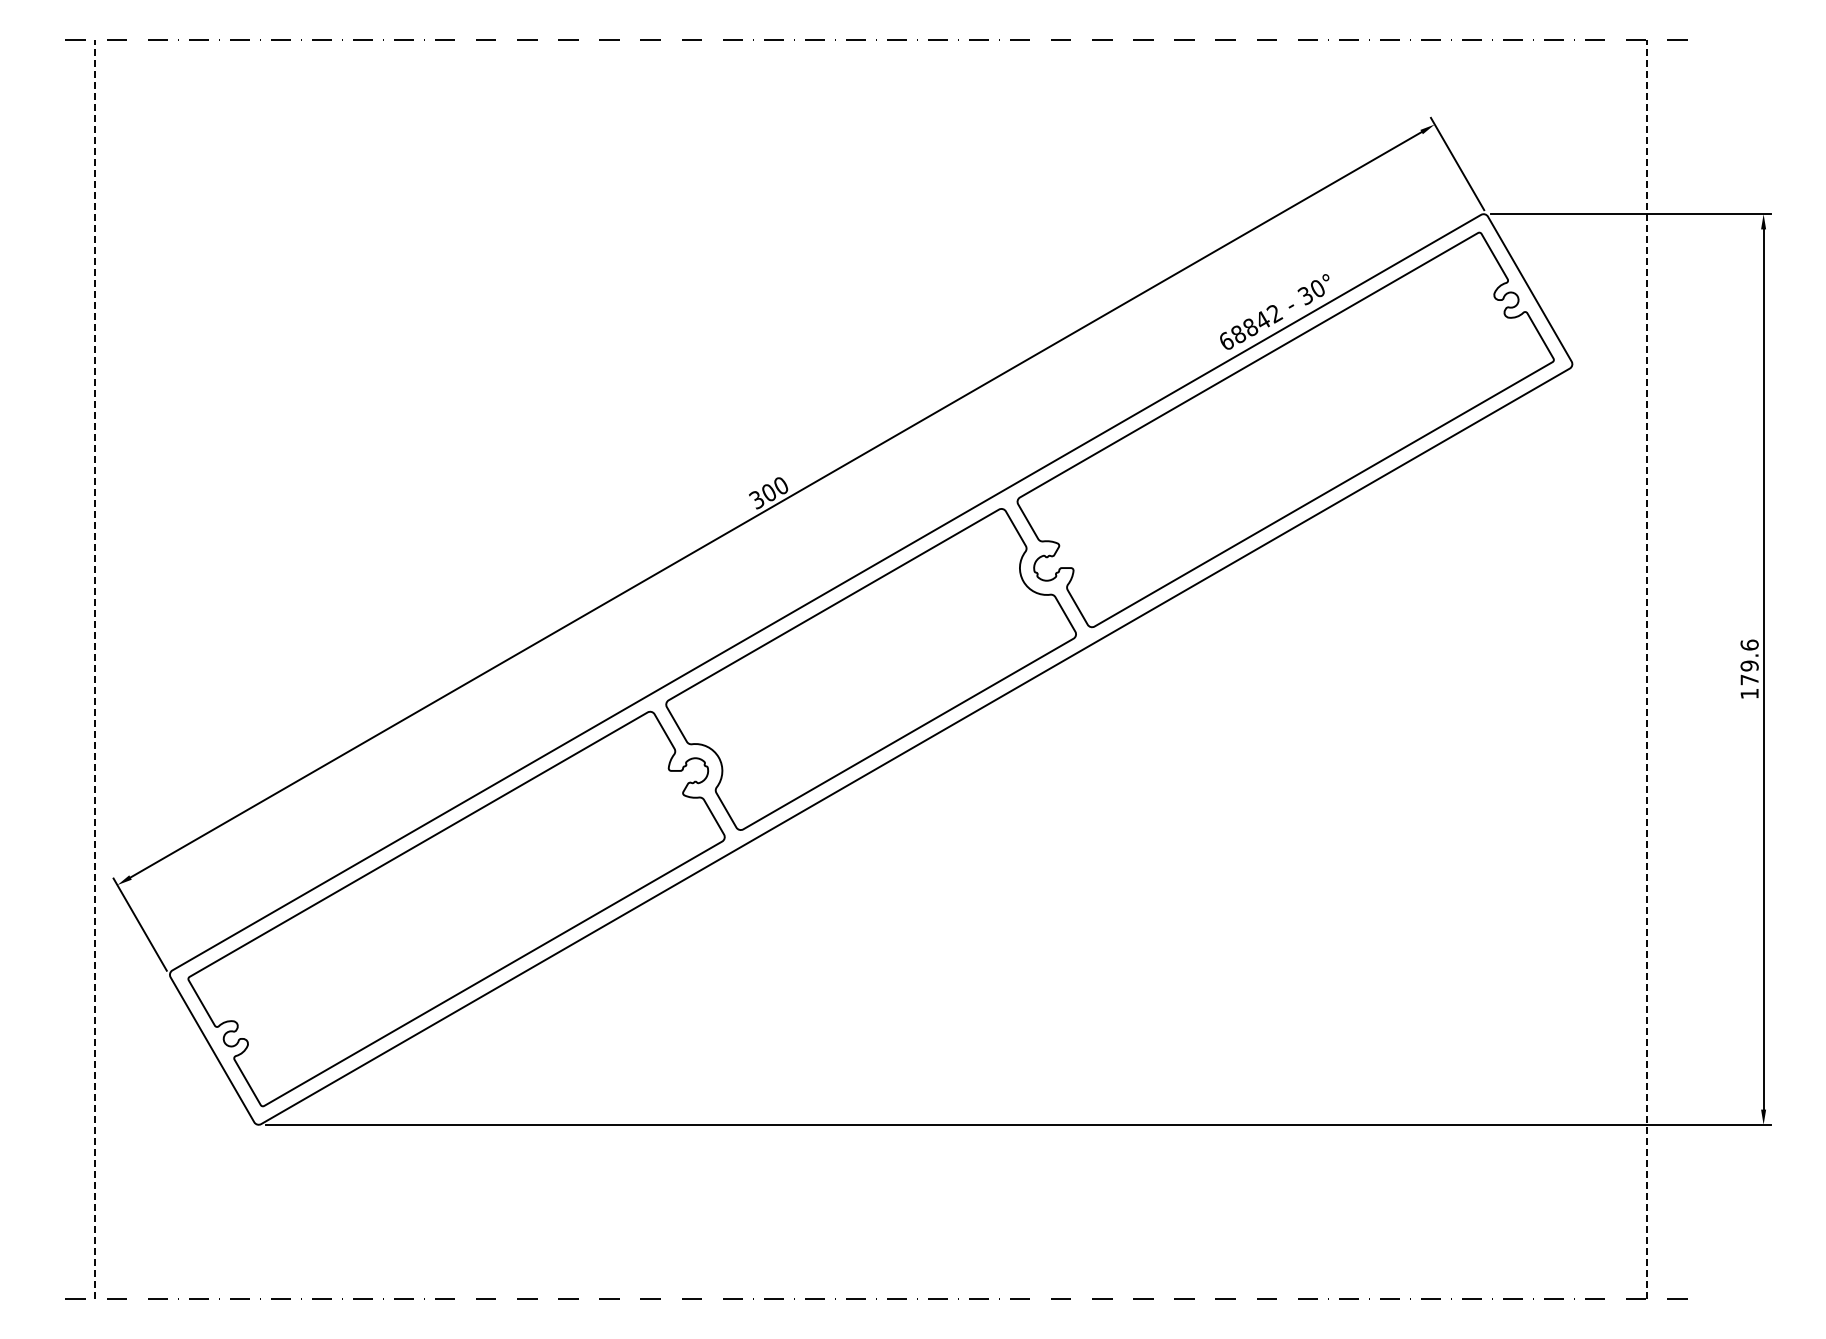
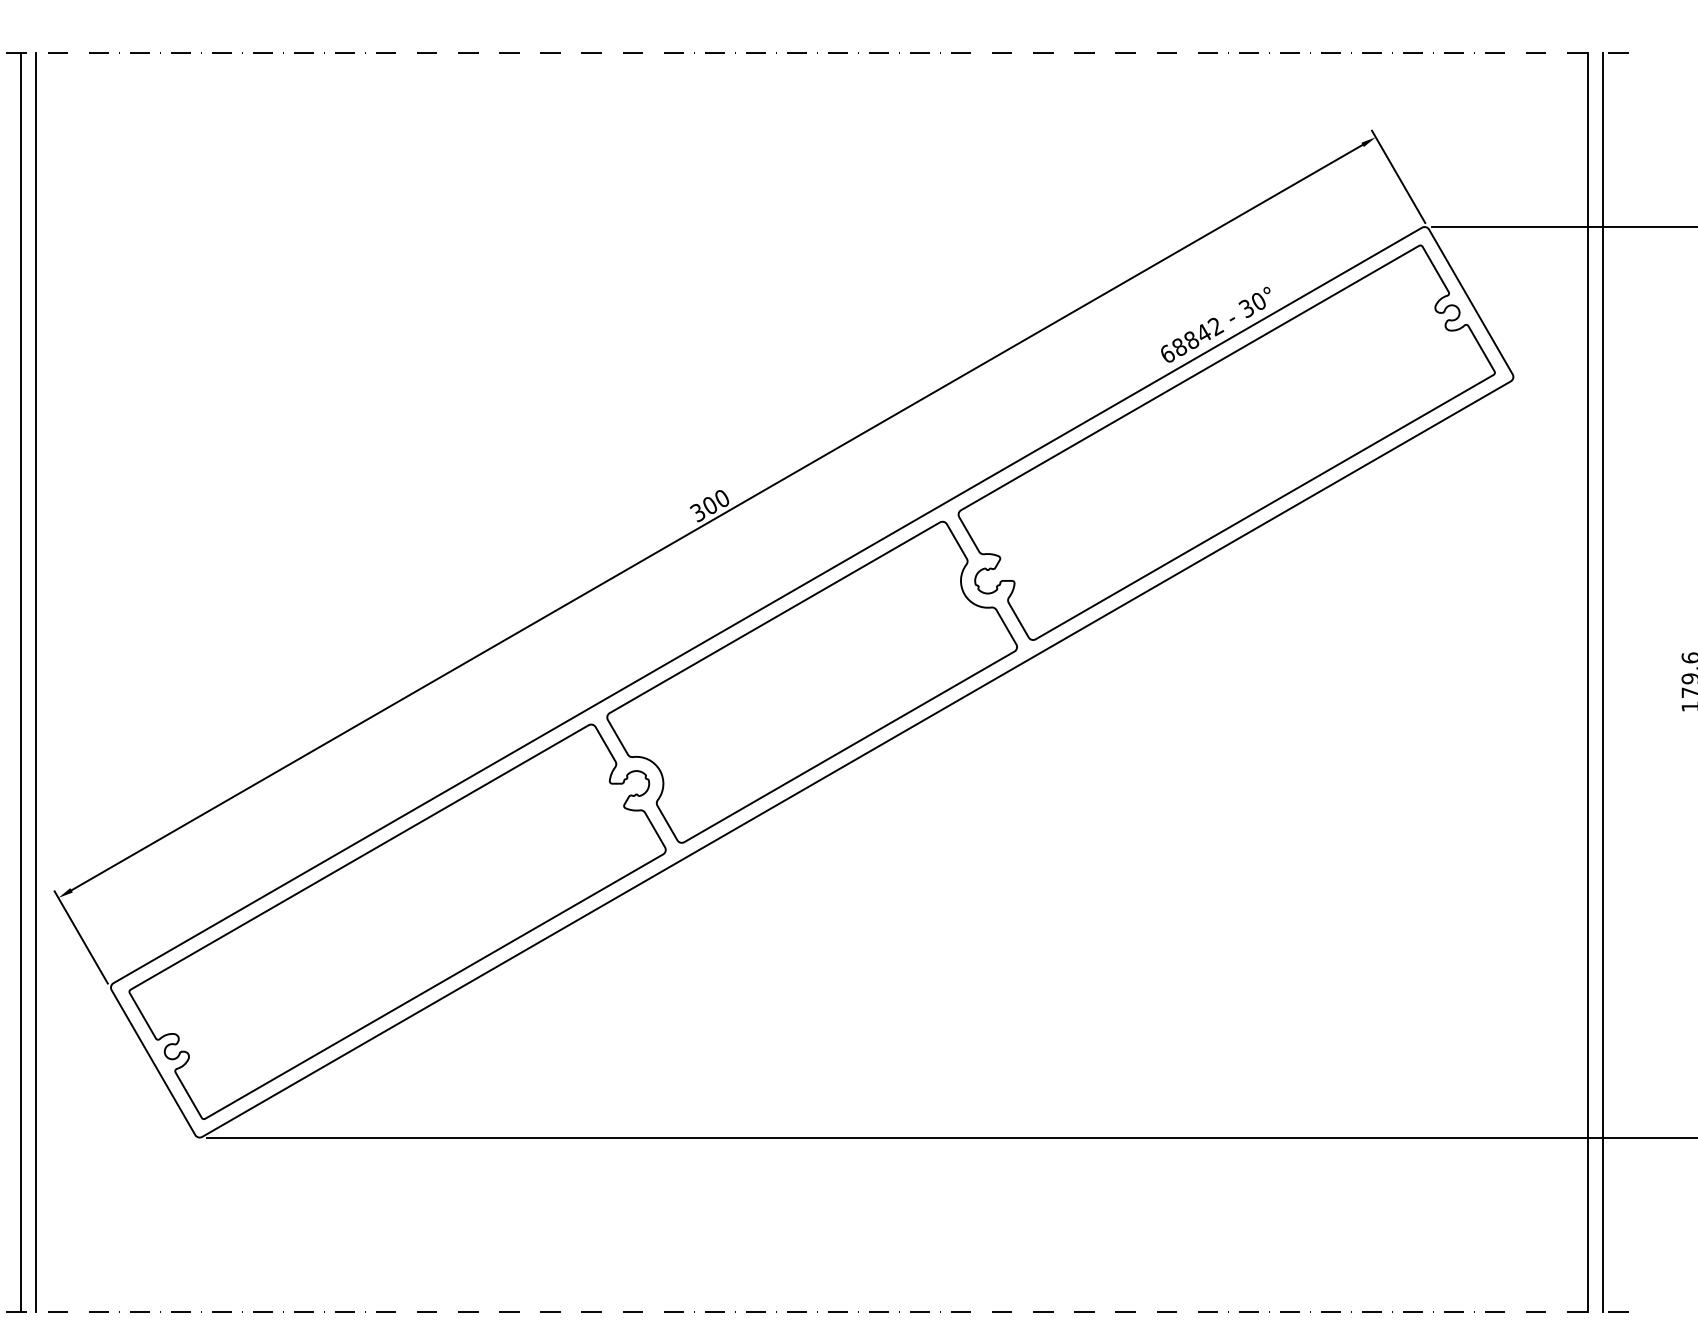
line: (80, 669) -> (21, 682), added
line: (95, 669) -> (36, 682), dashed -> solid
line: (1646, 669) -> (1587, 682), dashed -> solid
line: (1662, 669) -> (1603, 682), added

